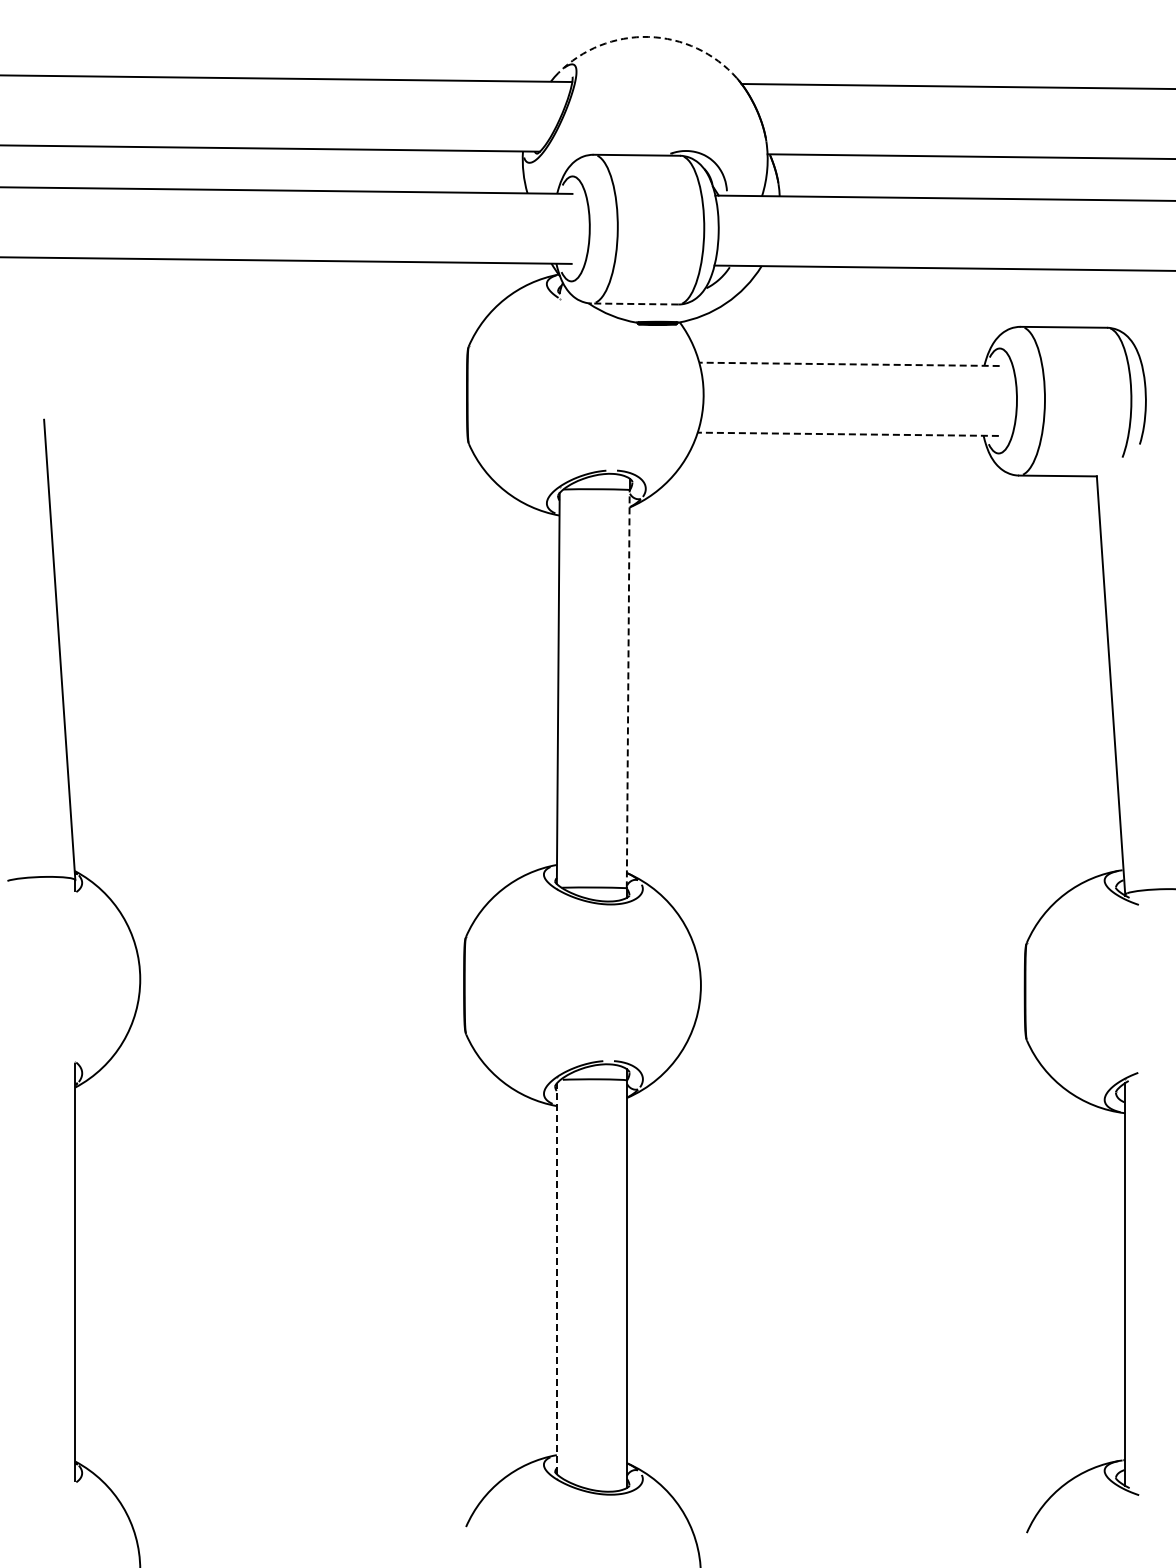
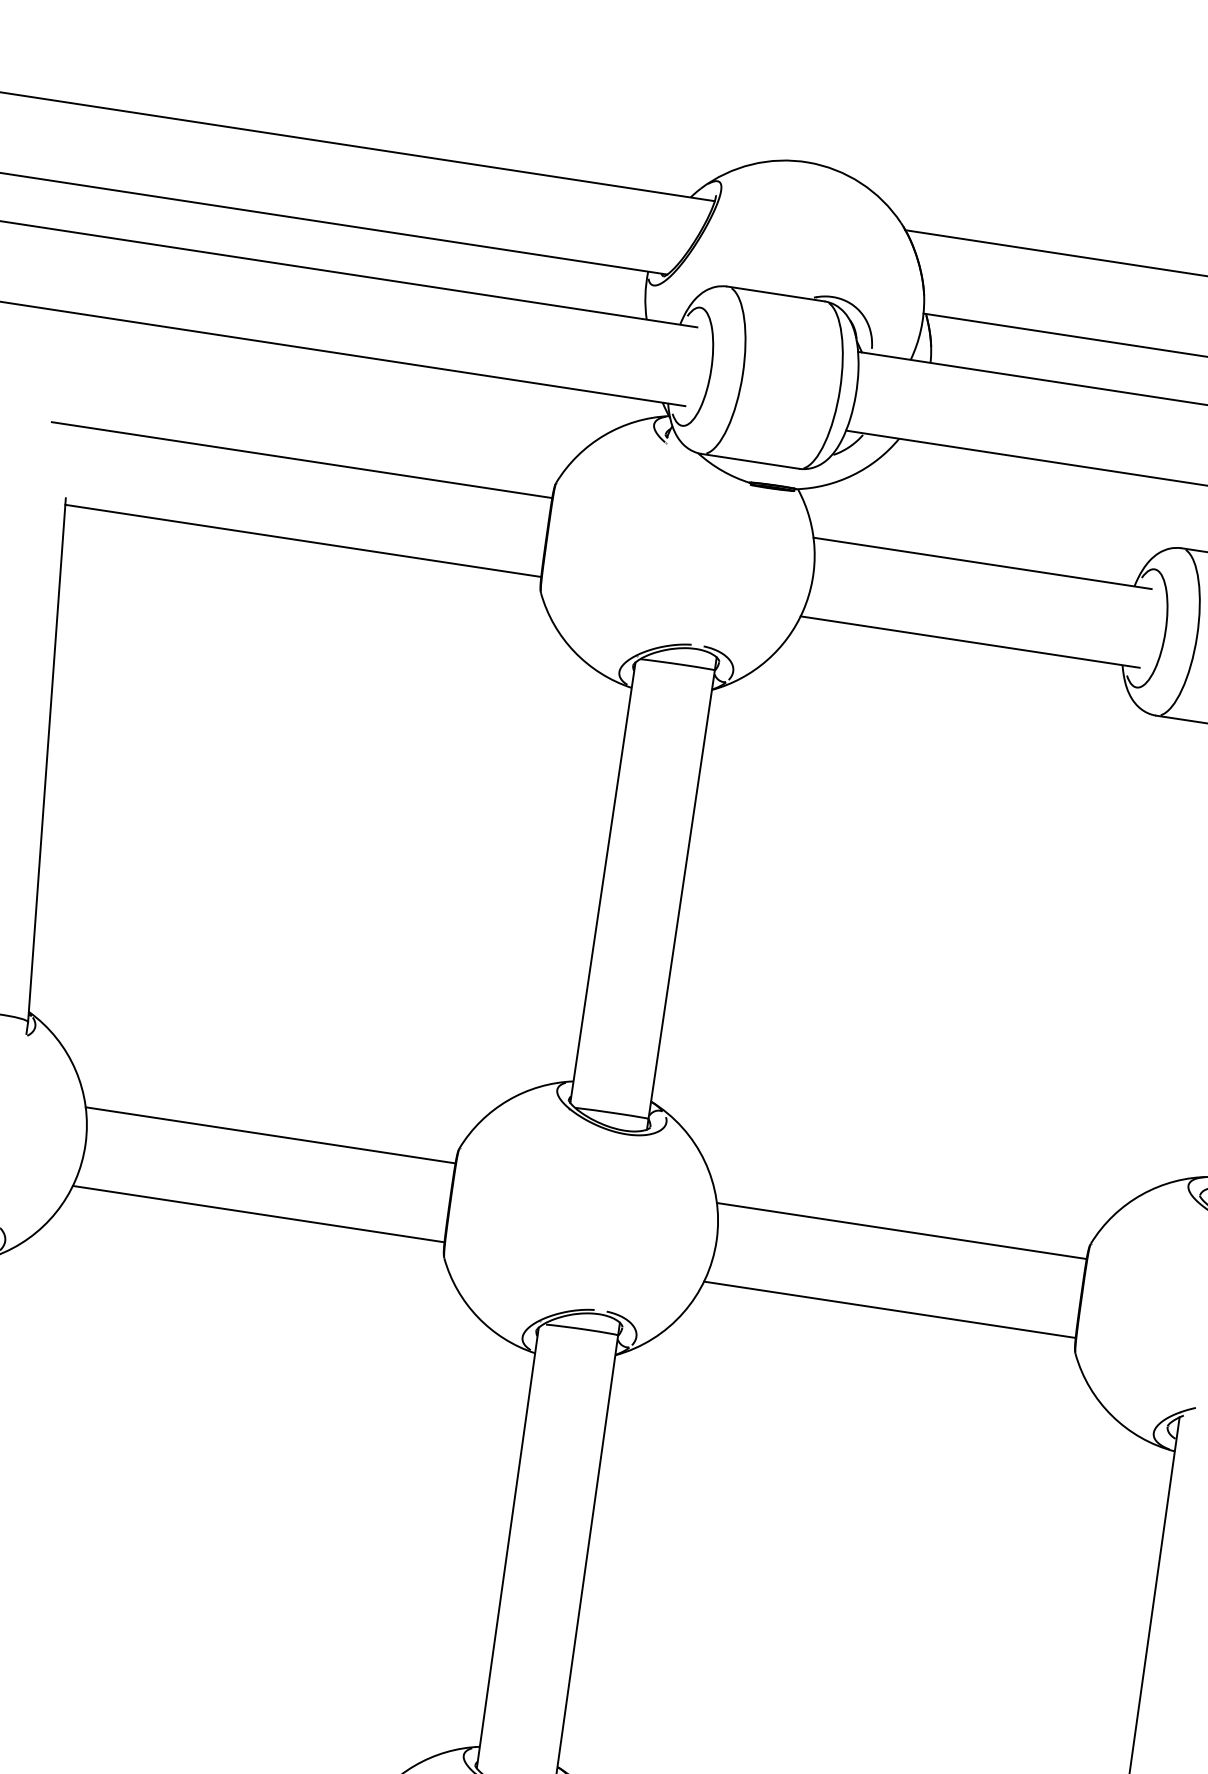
arc: (648, 36) -> (807, 161), dashed -> solid
line: (634, 304) -> (749, 461), dashed -> solid
line: (244, 357) -> (301, 459), added
line: (849, 364) -> (982, 563), dashed -> solid
line: (255, 427) -> (302, 540), added
line: (848, 434) -> (970, 642), dashed -> solid
line: (628, 688) -> (682, 893), dashed -> solid
line: (299, 948) -> (269, 1134), added
line: (860, 954) -> (901, 1230), added
line: (299, 1018) -> (258, 1213), added
line: (860, 1024) -> (890, 1309), added
line: (556, 1278) -> (507, 1547), dashed -> solid

